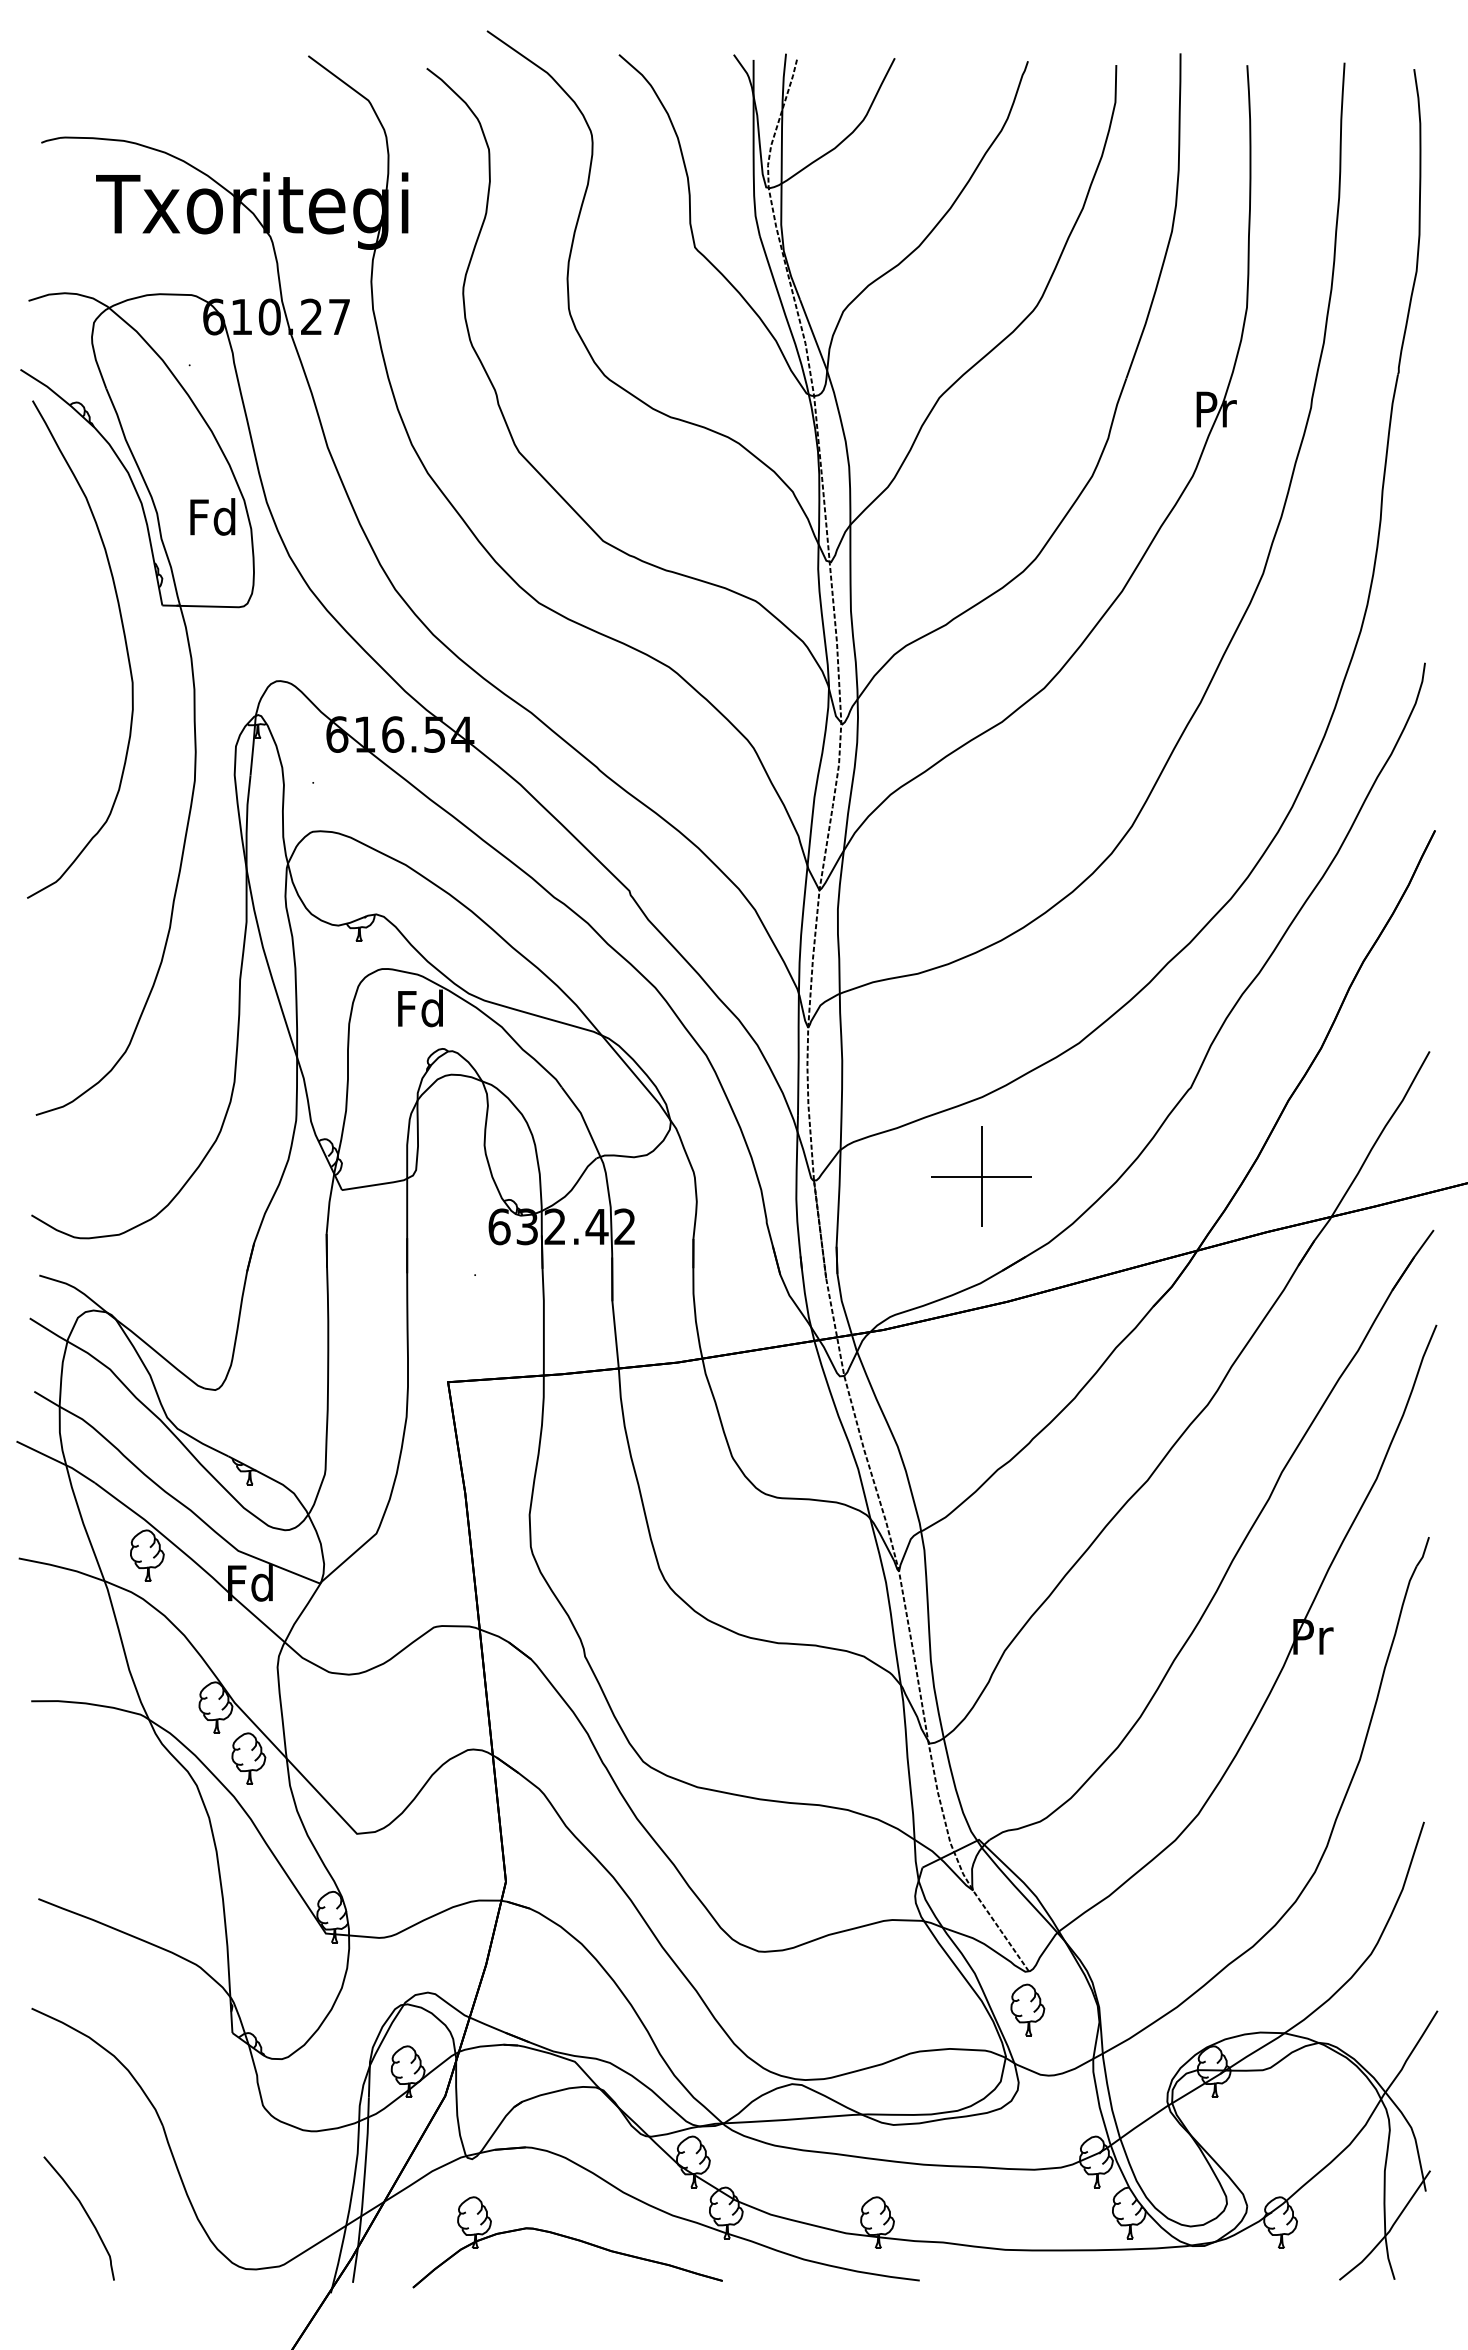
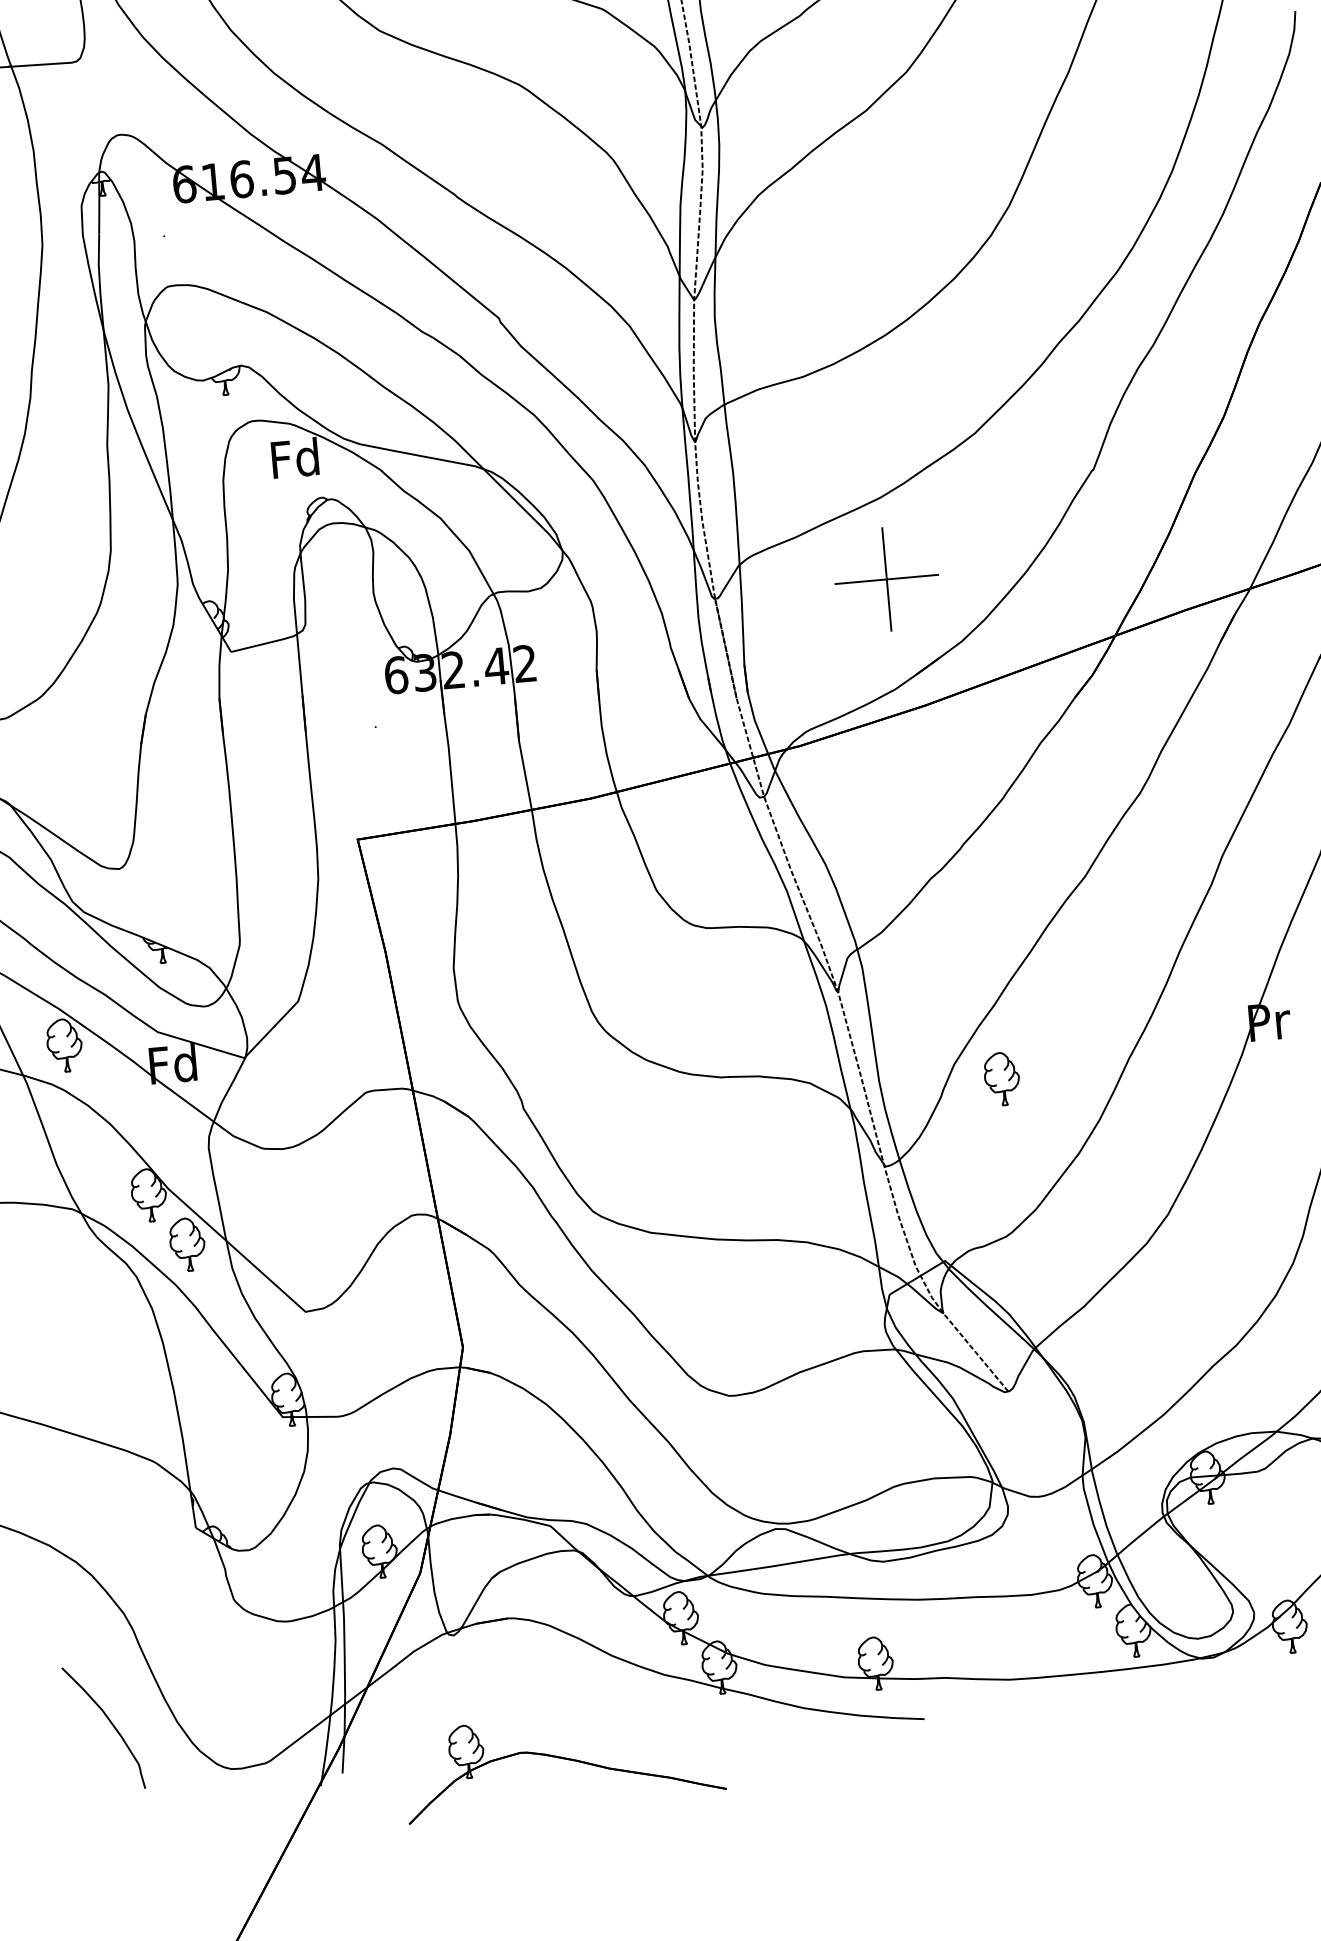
part: (1027, 2009) -> (1001, 1078), moved
curve: (86, 2215) -> (110, 1724), moved
part: (567, 2242) -> (563, 1763), moved

